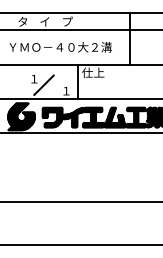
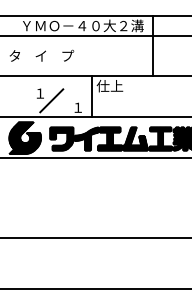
text: (70, 21) -> (82, 25), タ    イ    プ -> ＹＭＯ－４０大２溝
text: (59, 46) -> (70, 55), ＹＭＯ－４０大２溝 -> タ    イ    プ

